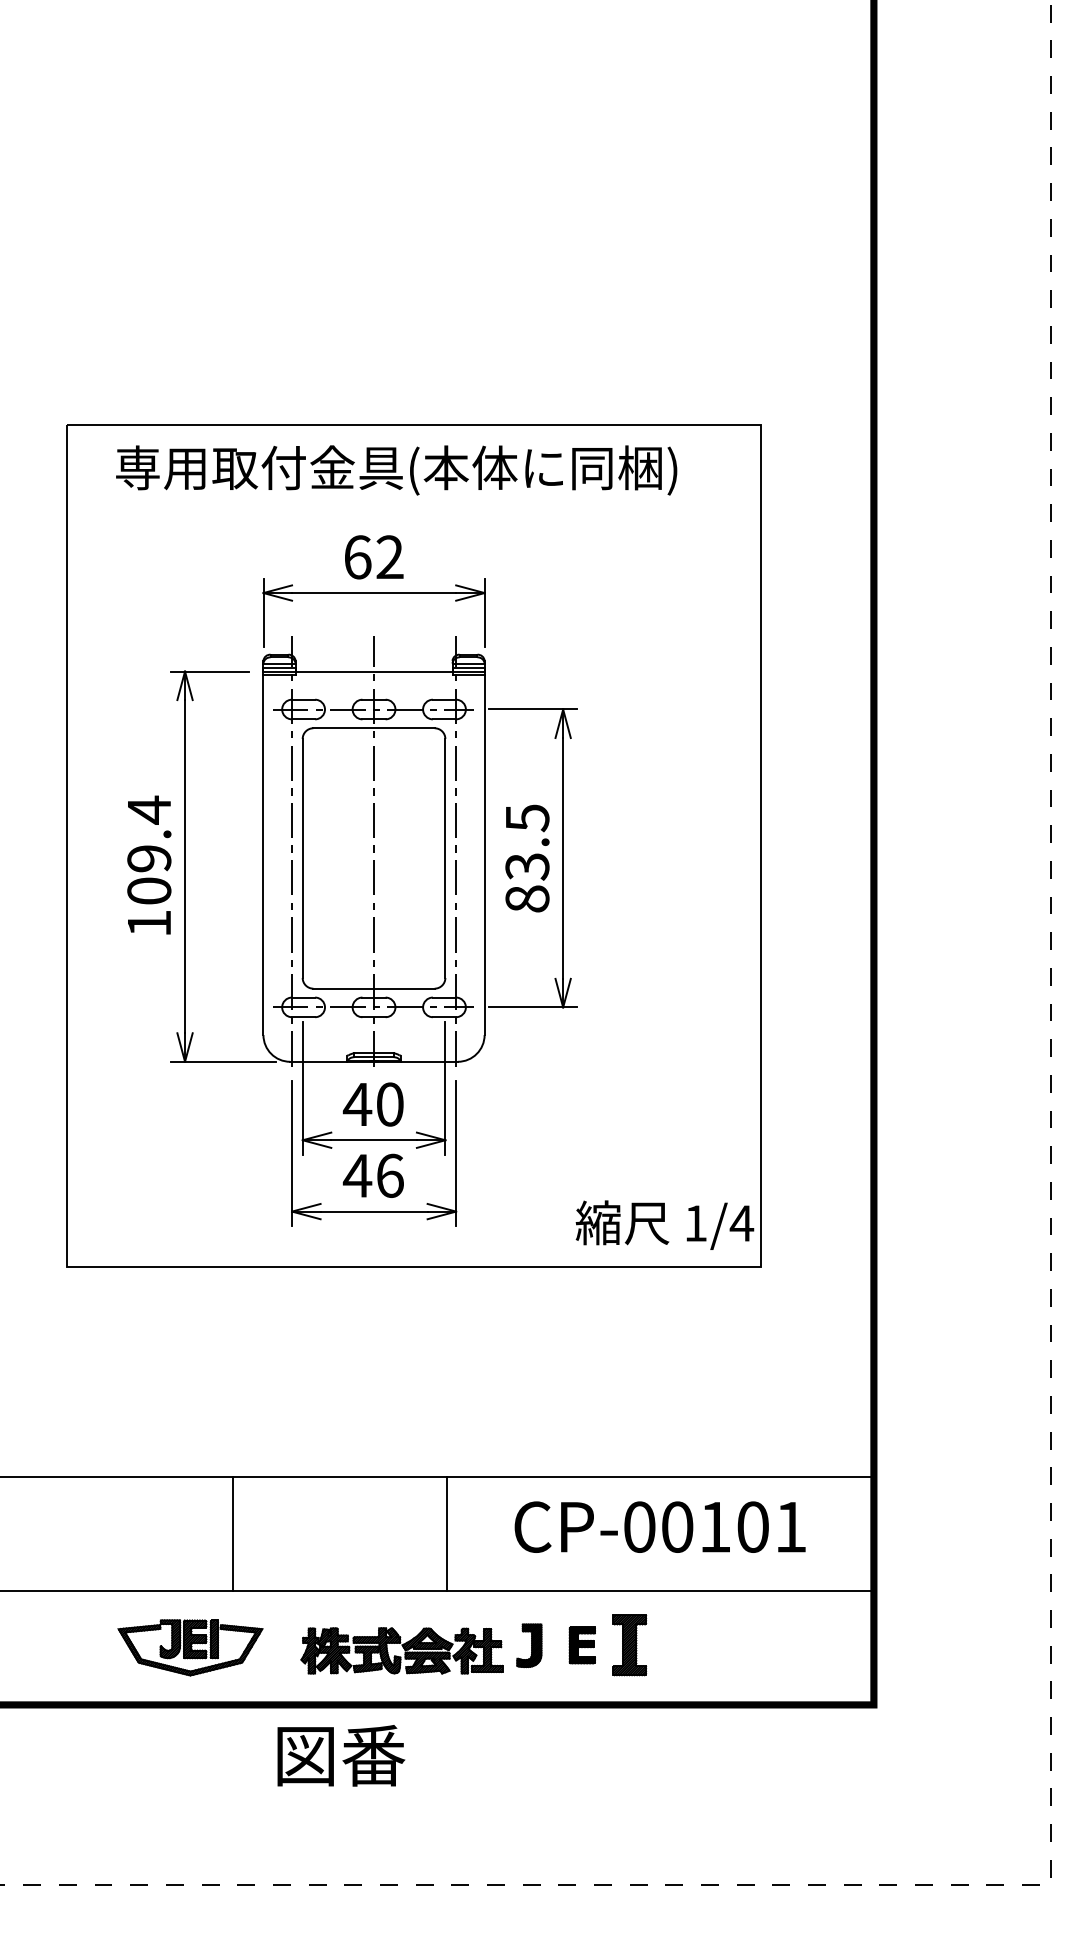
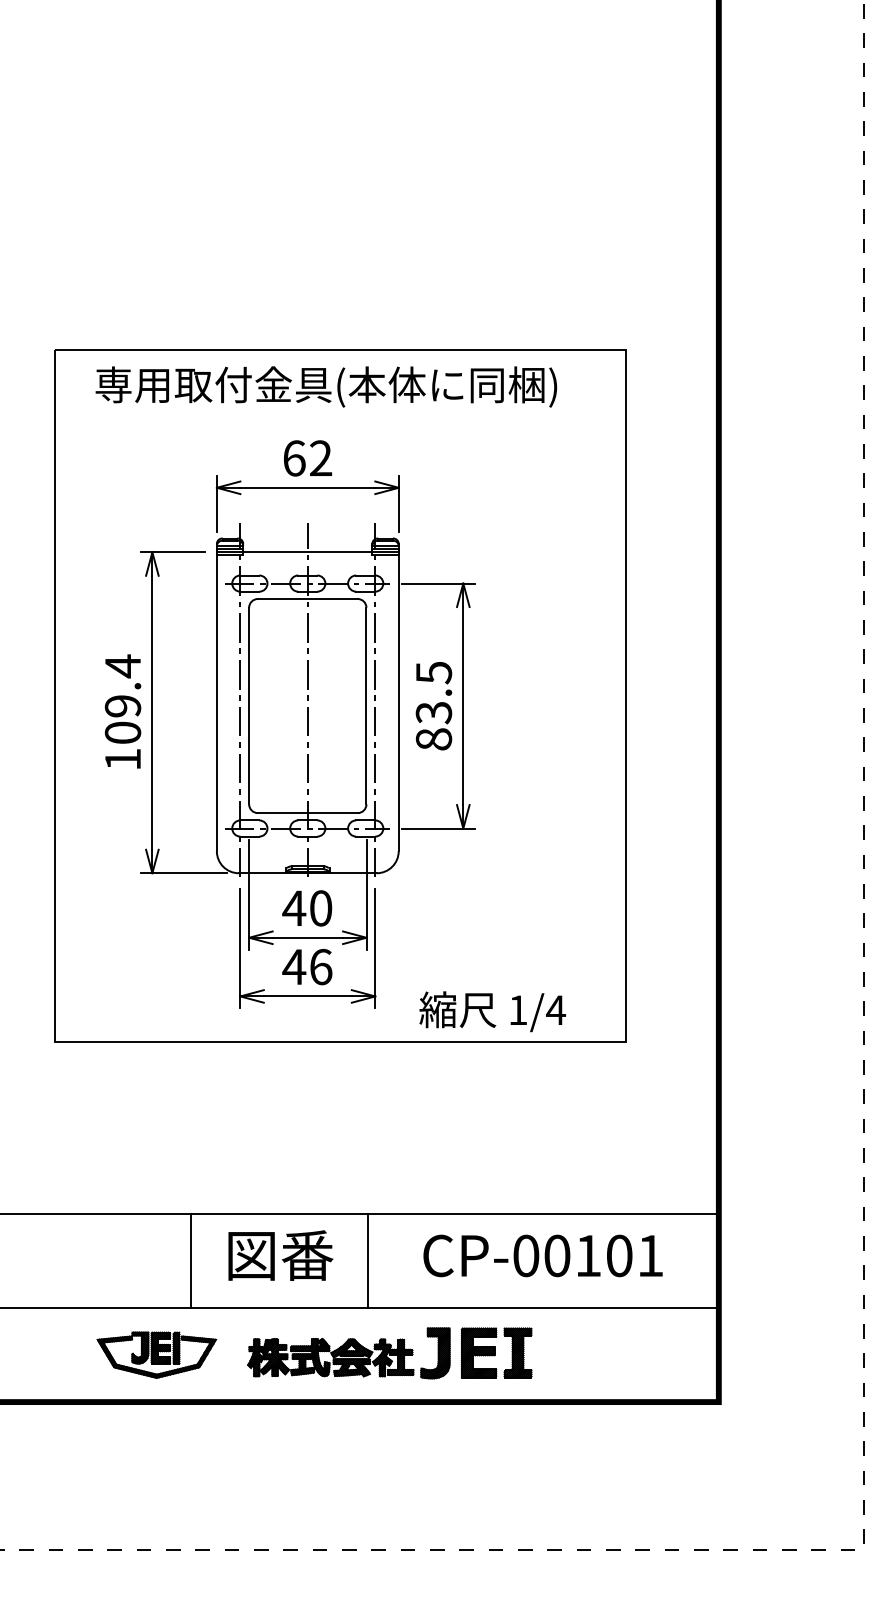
text: (664, 1224) -> (492, 1011), moved
part: (529, 1645) -> (435, 1353), size x1.43
part: (582, 1645) -> (479, 1353), size x1.67
text: (341, 1755) -> (281, 1255), moved

